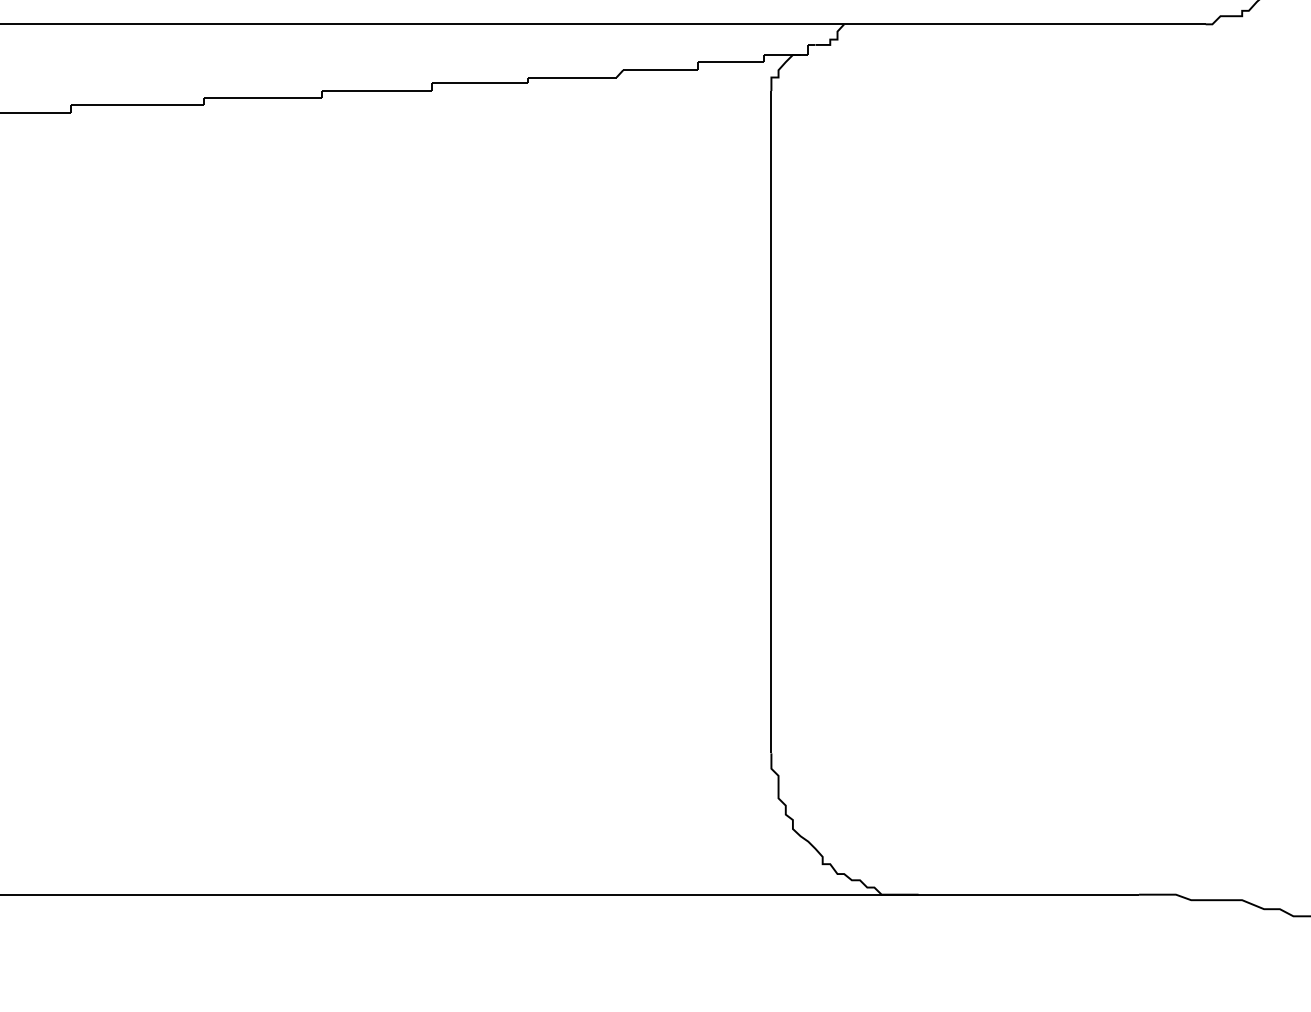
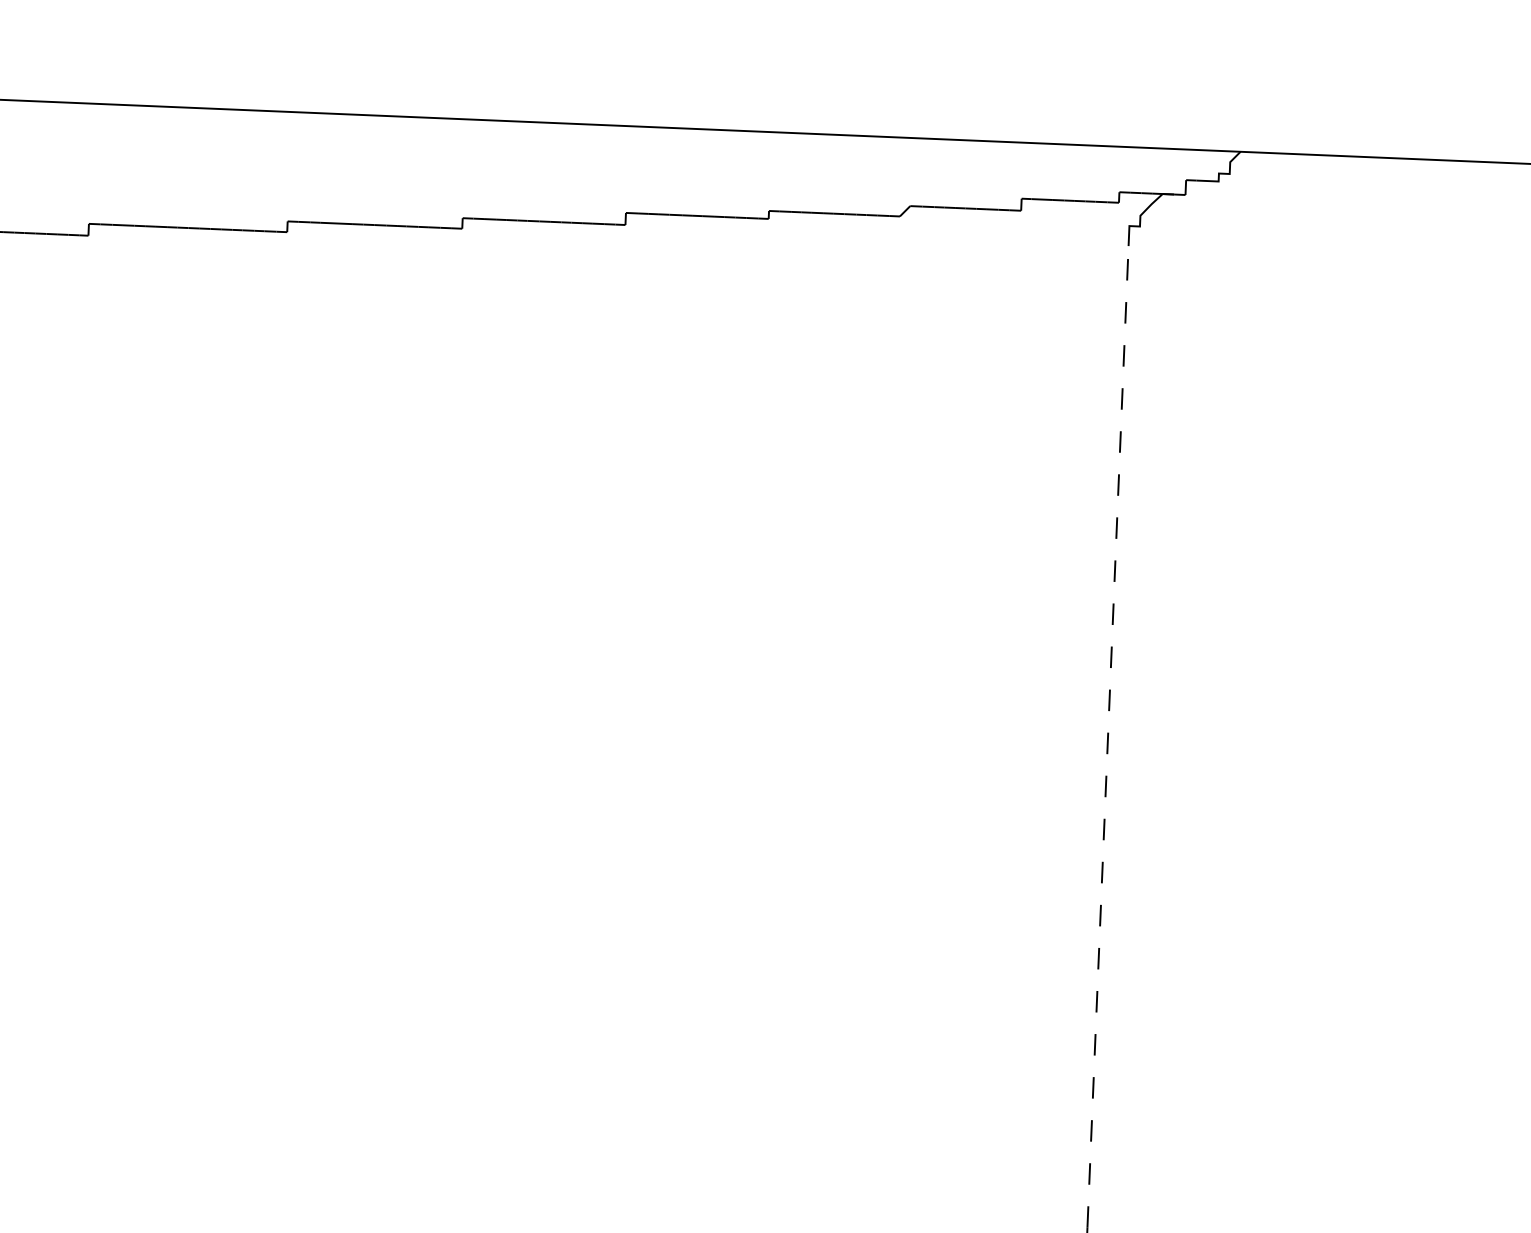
line: (771, 421) -> (1108, 735), solid -> dashed

